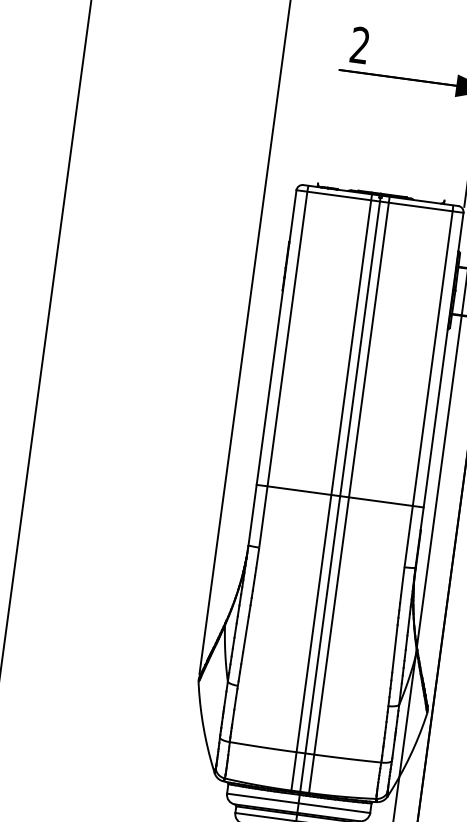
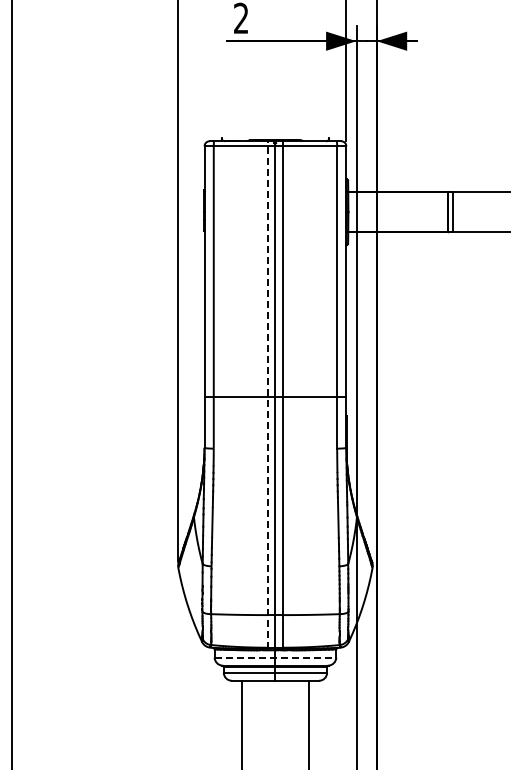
line: (330, 493) -> (267, 395), solid -> dashed
line: (298, 803) -> (275, 657), solid -> dashed

